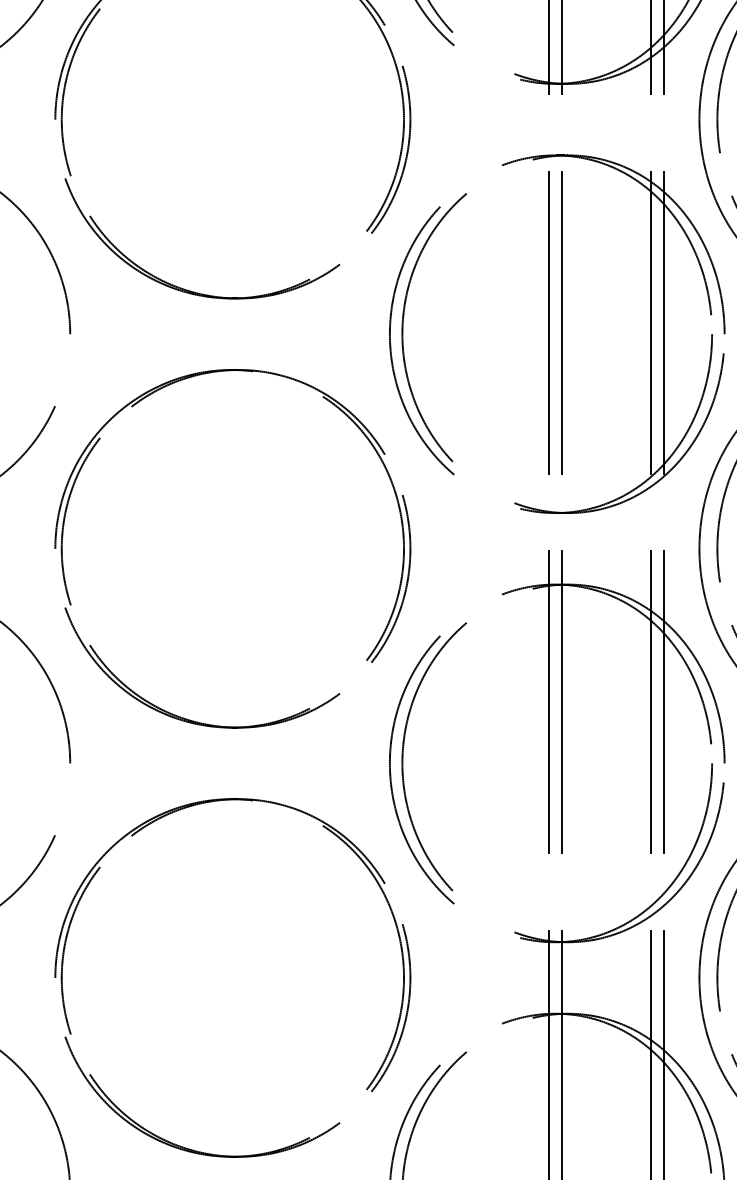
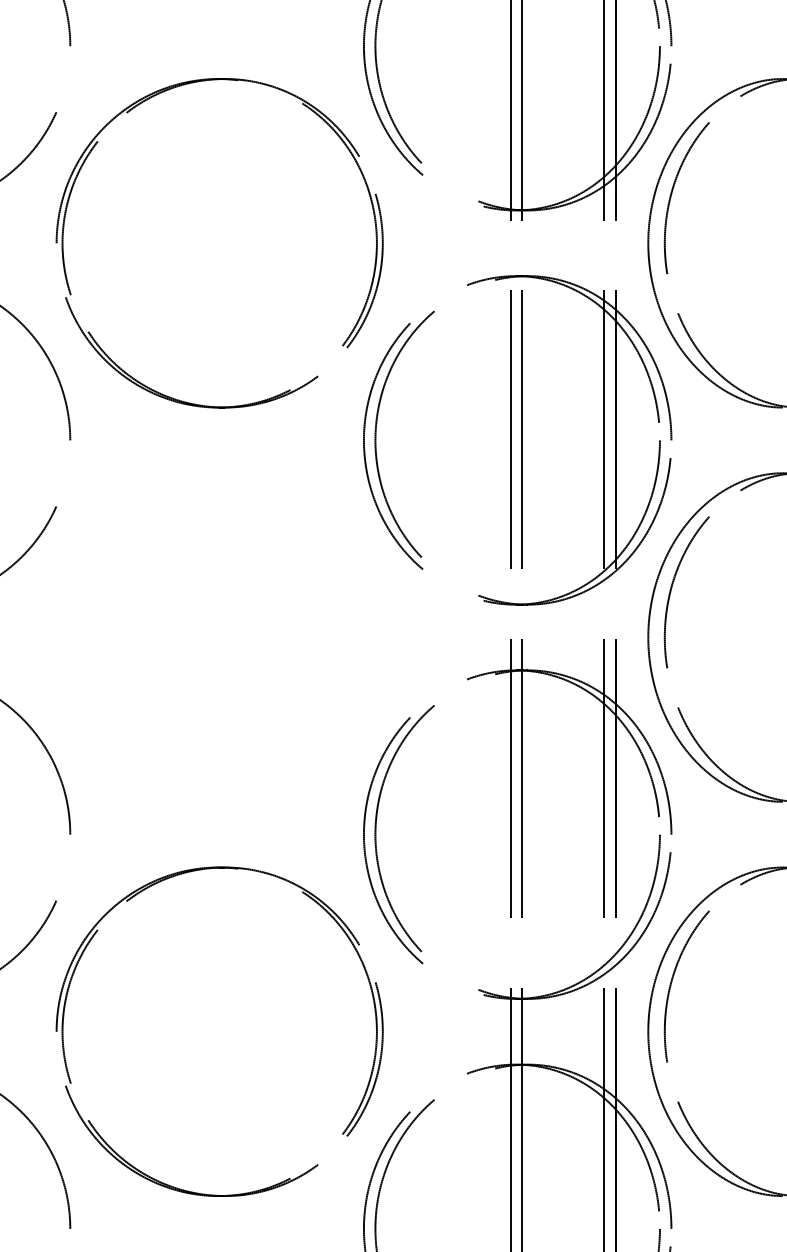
part: (64, 523) -> (65, 614), removed

